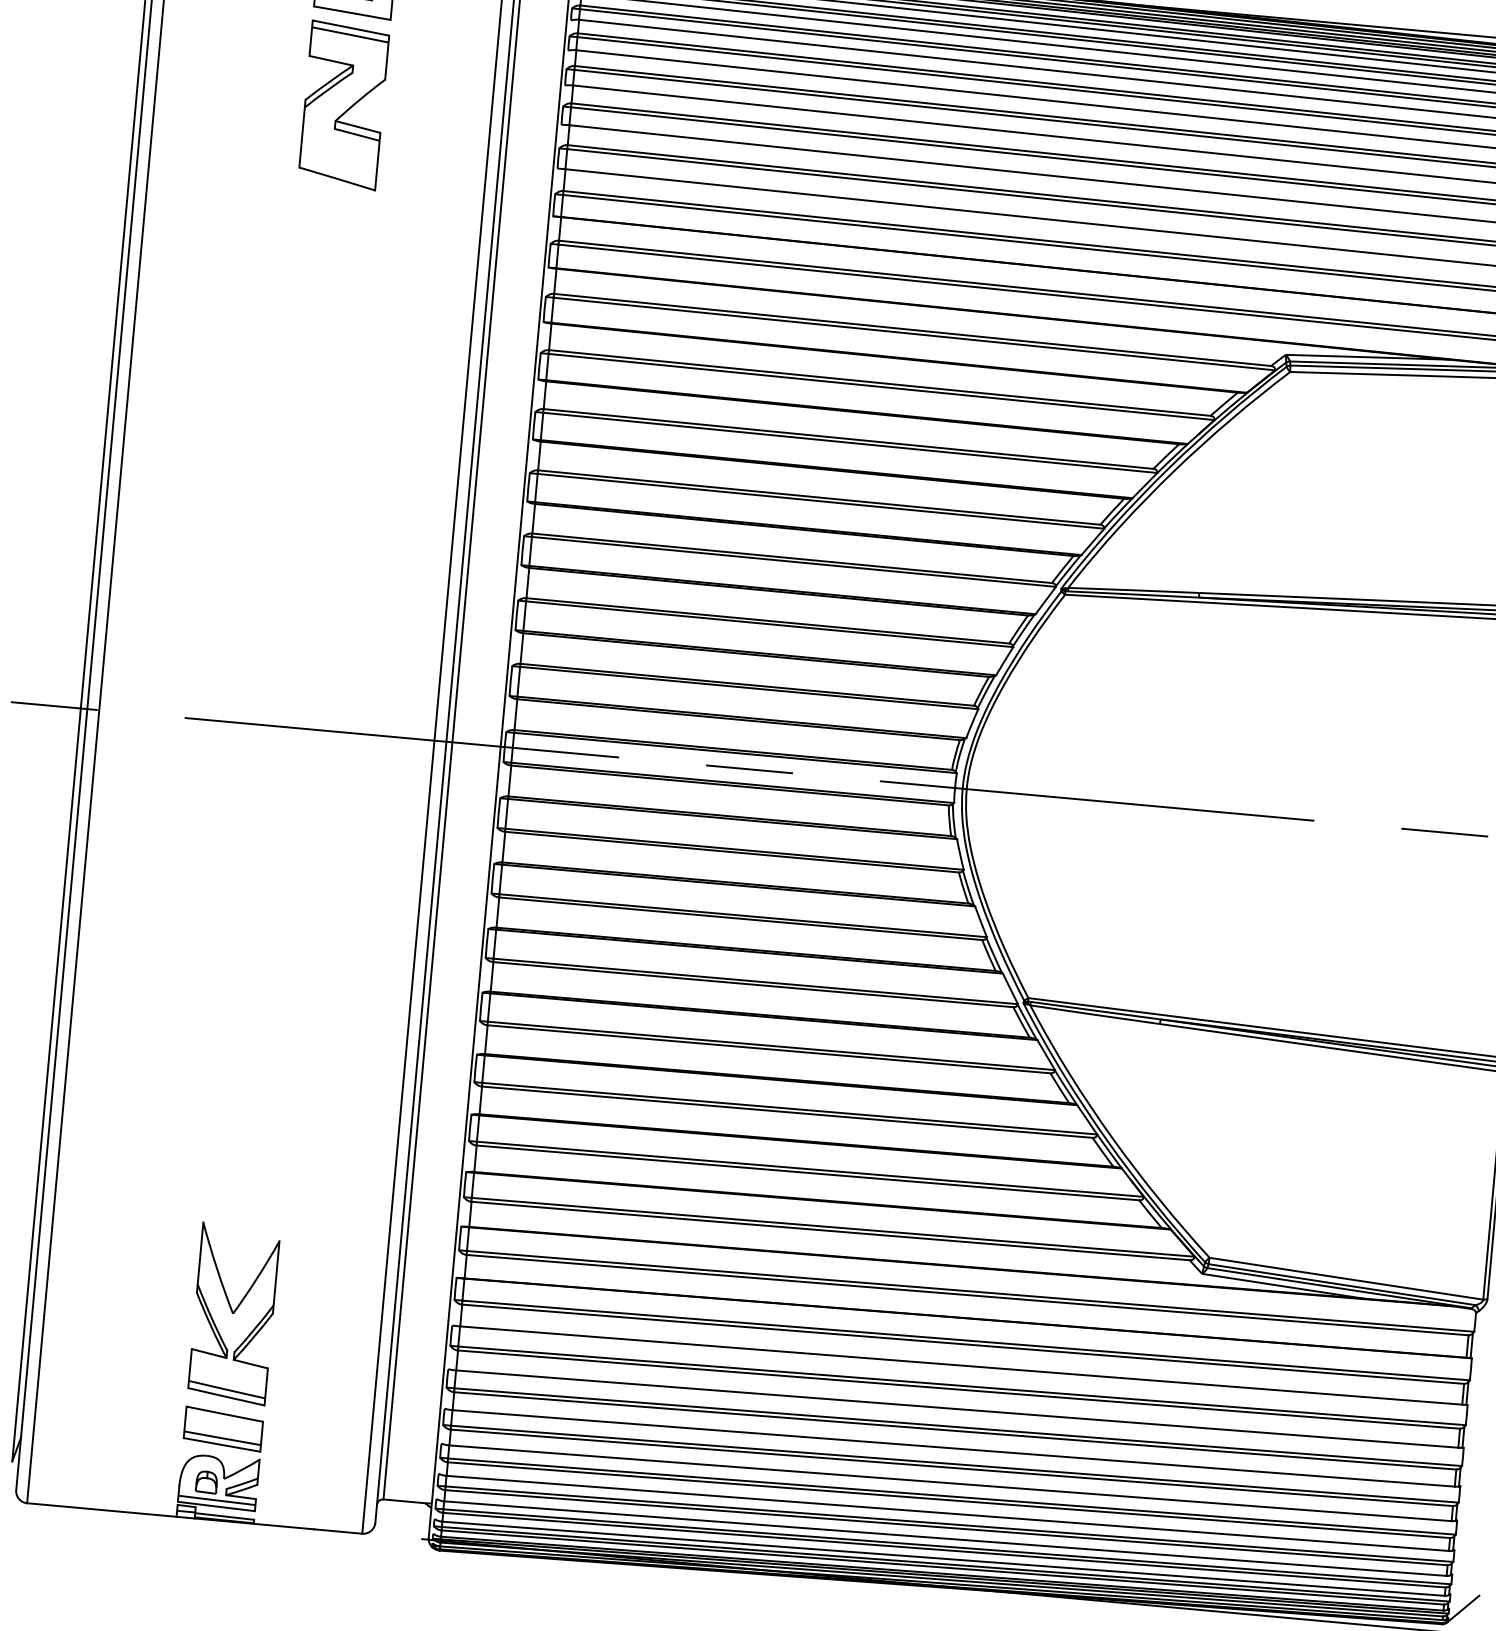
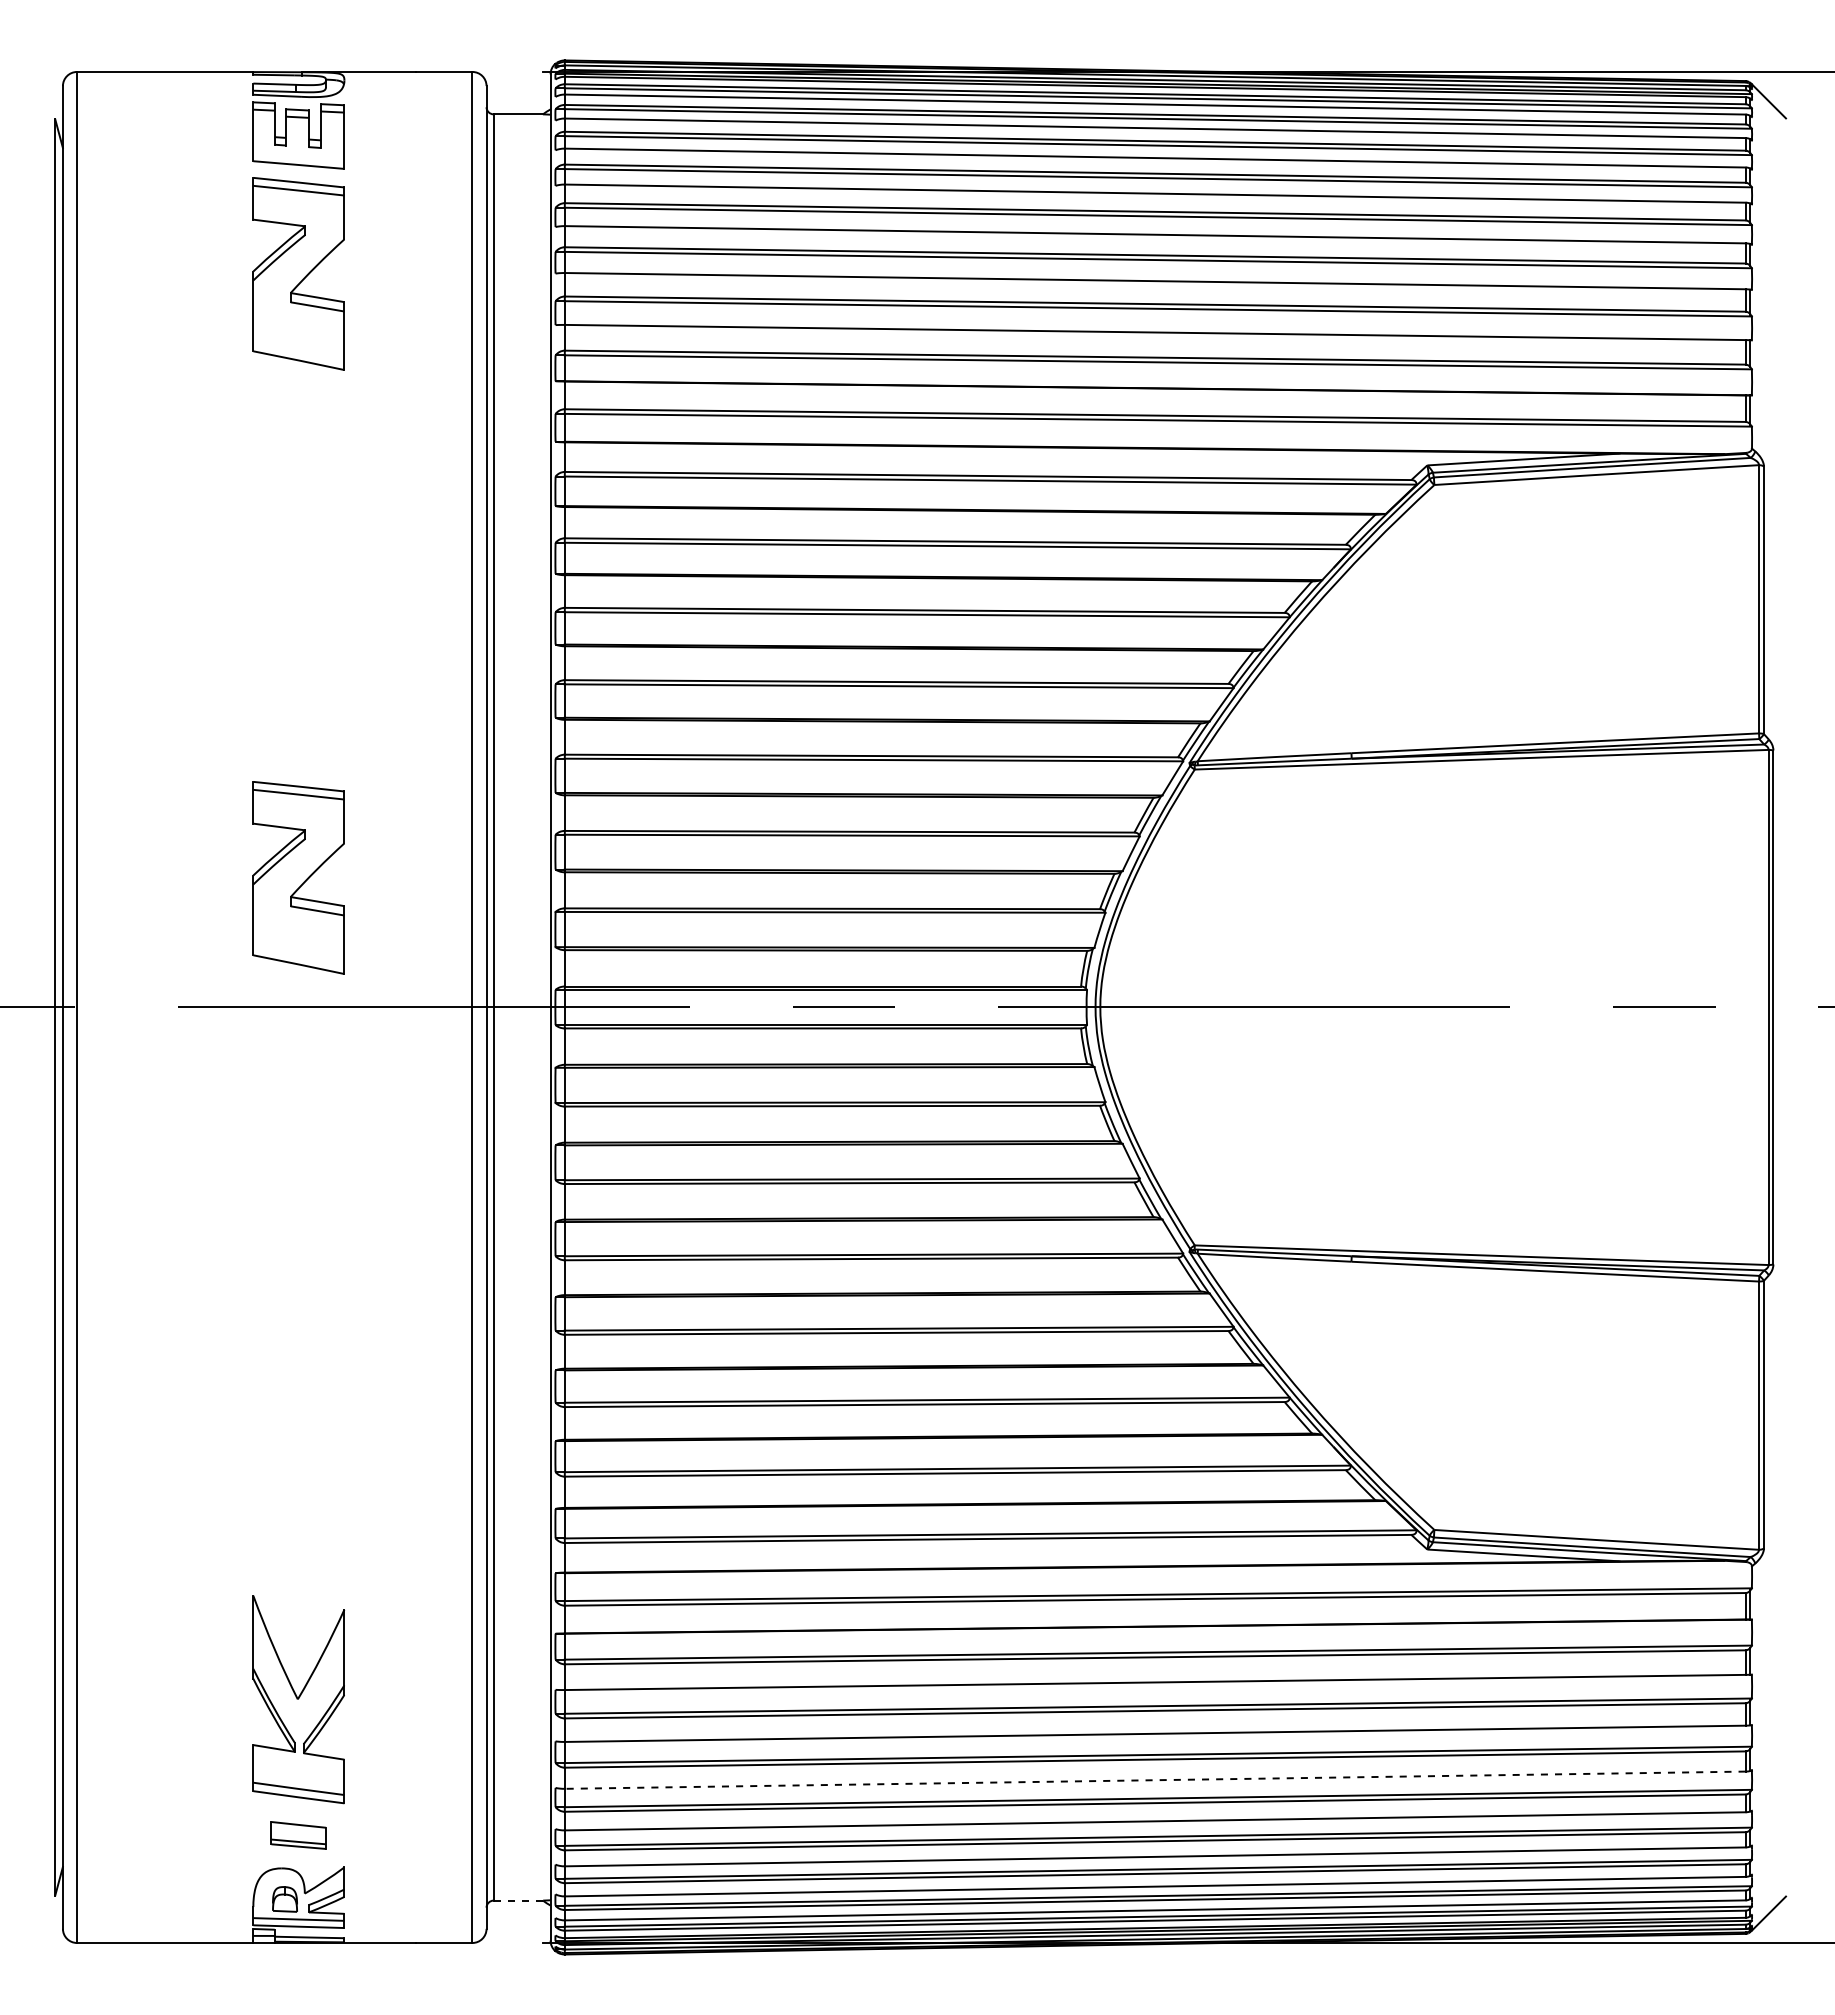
part: (297, 617) -> (298, 877), added
part: (223, 1429) -> (298, 1835), size x0.6
line: (953, 1448) -> (1154, 1780), solid -> dashed
line: (404, 1501) -> (518, 1900), solid -> dashed

